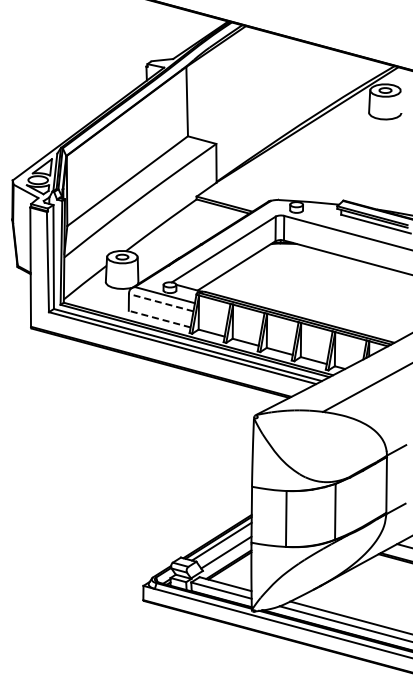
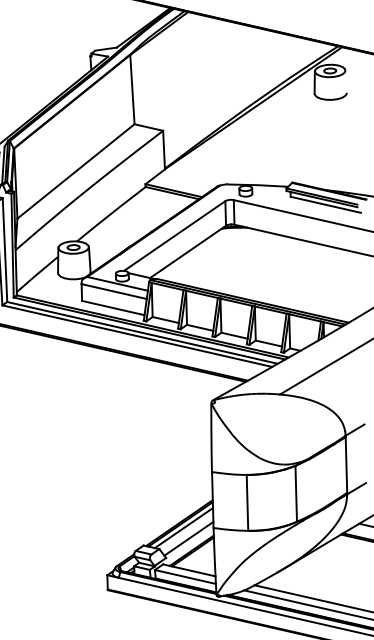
line: (160, 302) -> (113, 291), dashed -> solid
line: (159, 319) -> (113, 308), dashed -> solid

